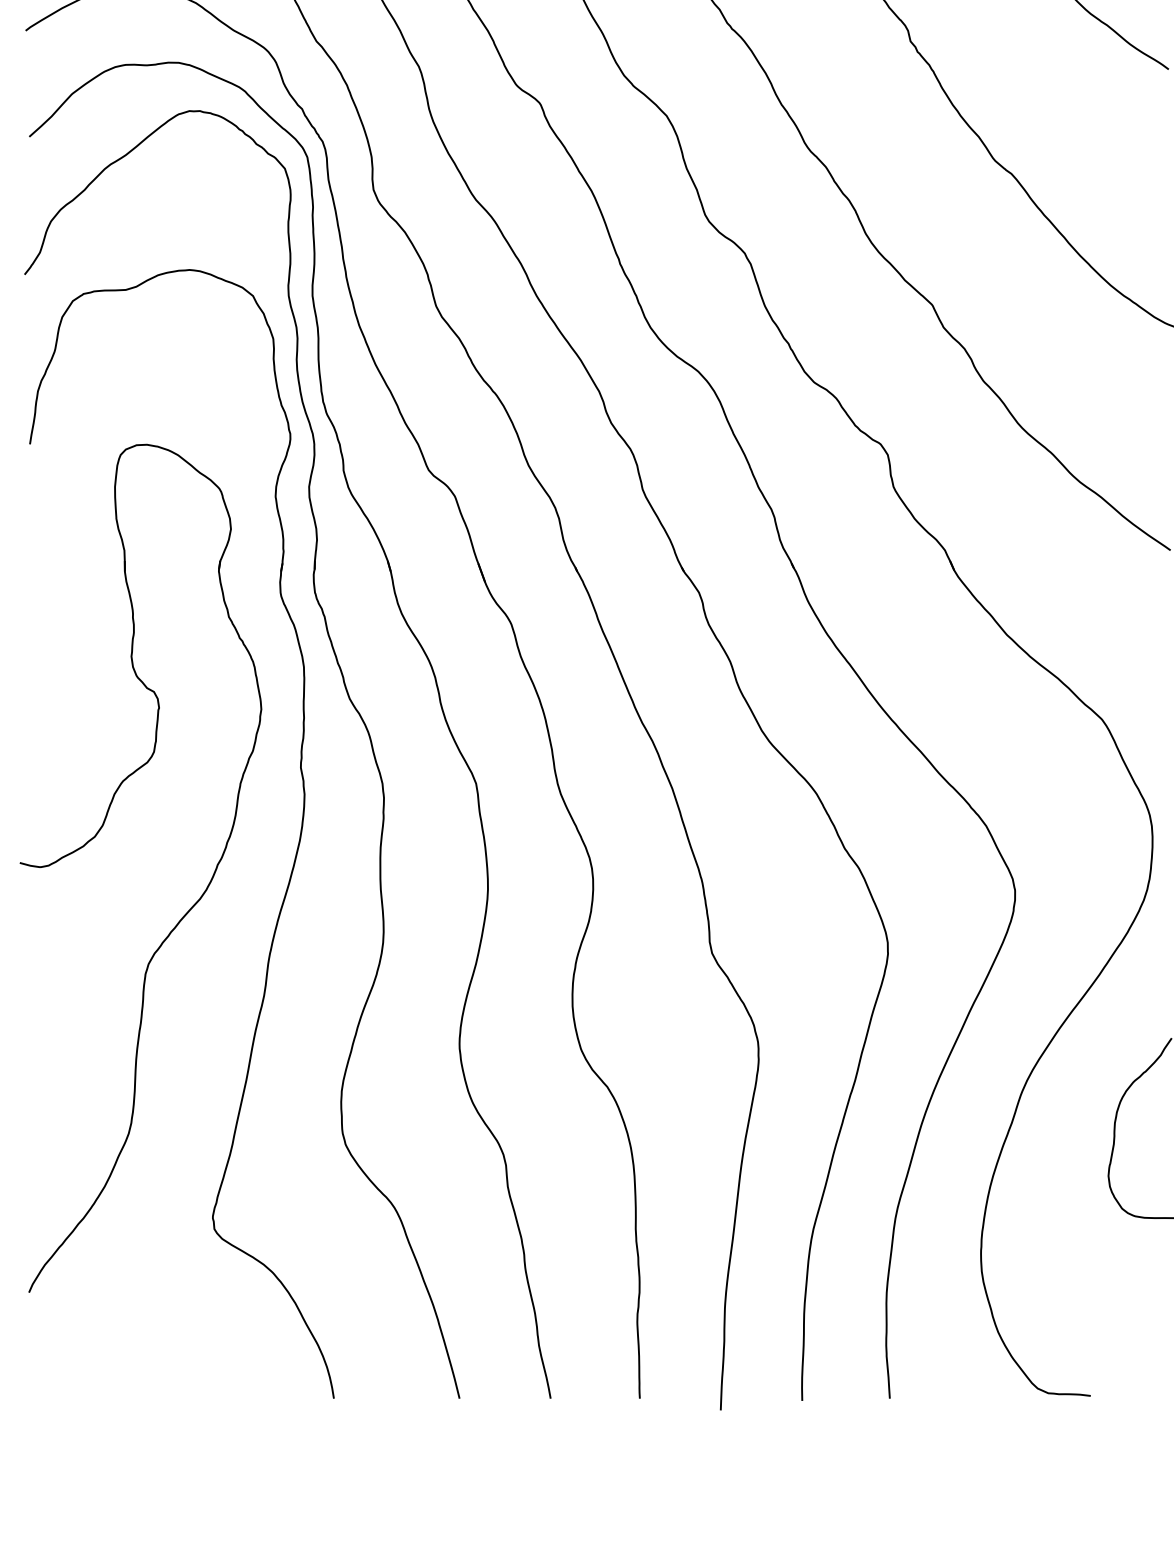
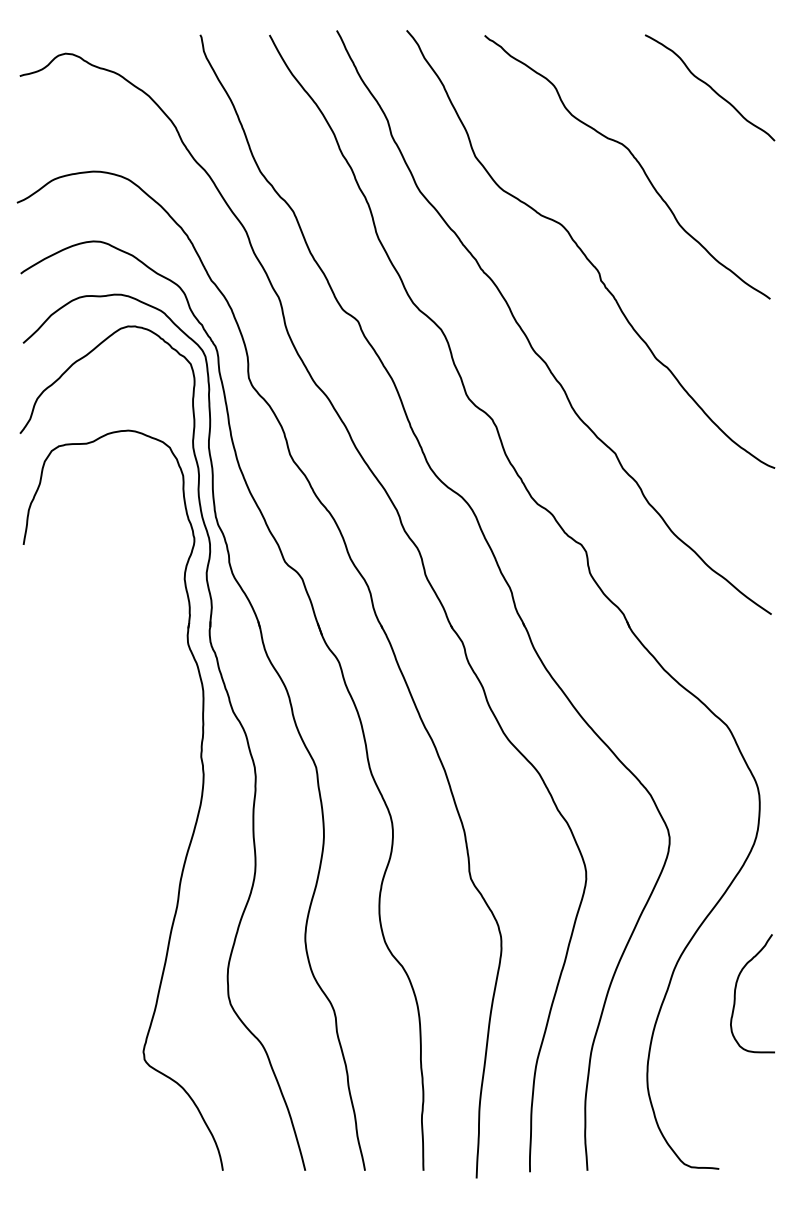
part: (96, 837) -> (67, 802), removed

